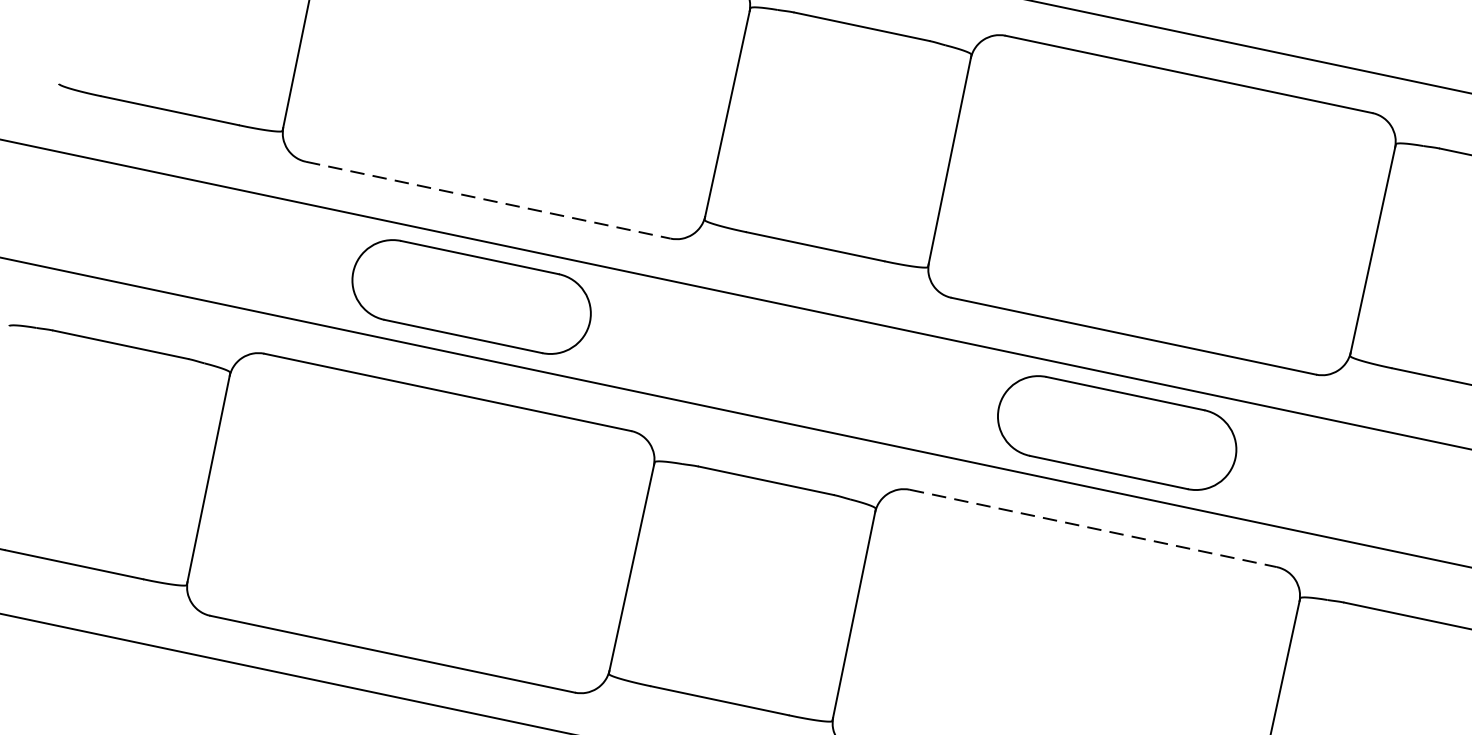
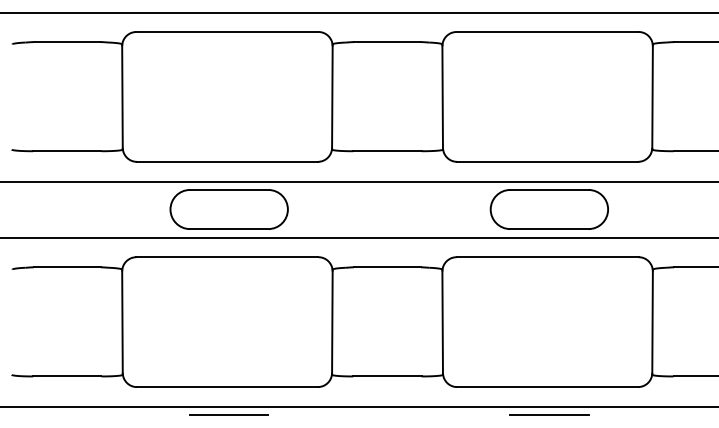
line: (488, 199) -> (227, 161), dashed -> solid
line: (1094, 529) -> (548, 257), dashed -> solid
line: (384, 712) -> (229, 415), added

